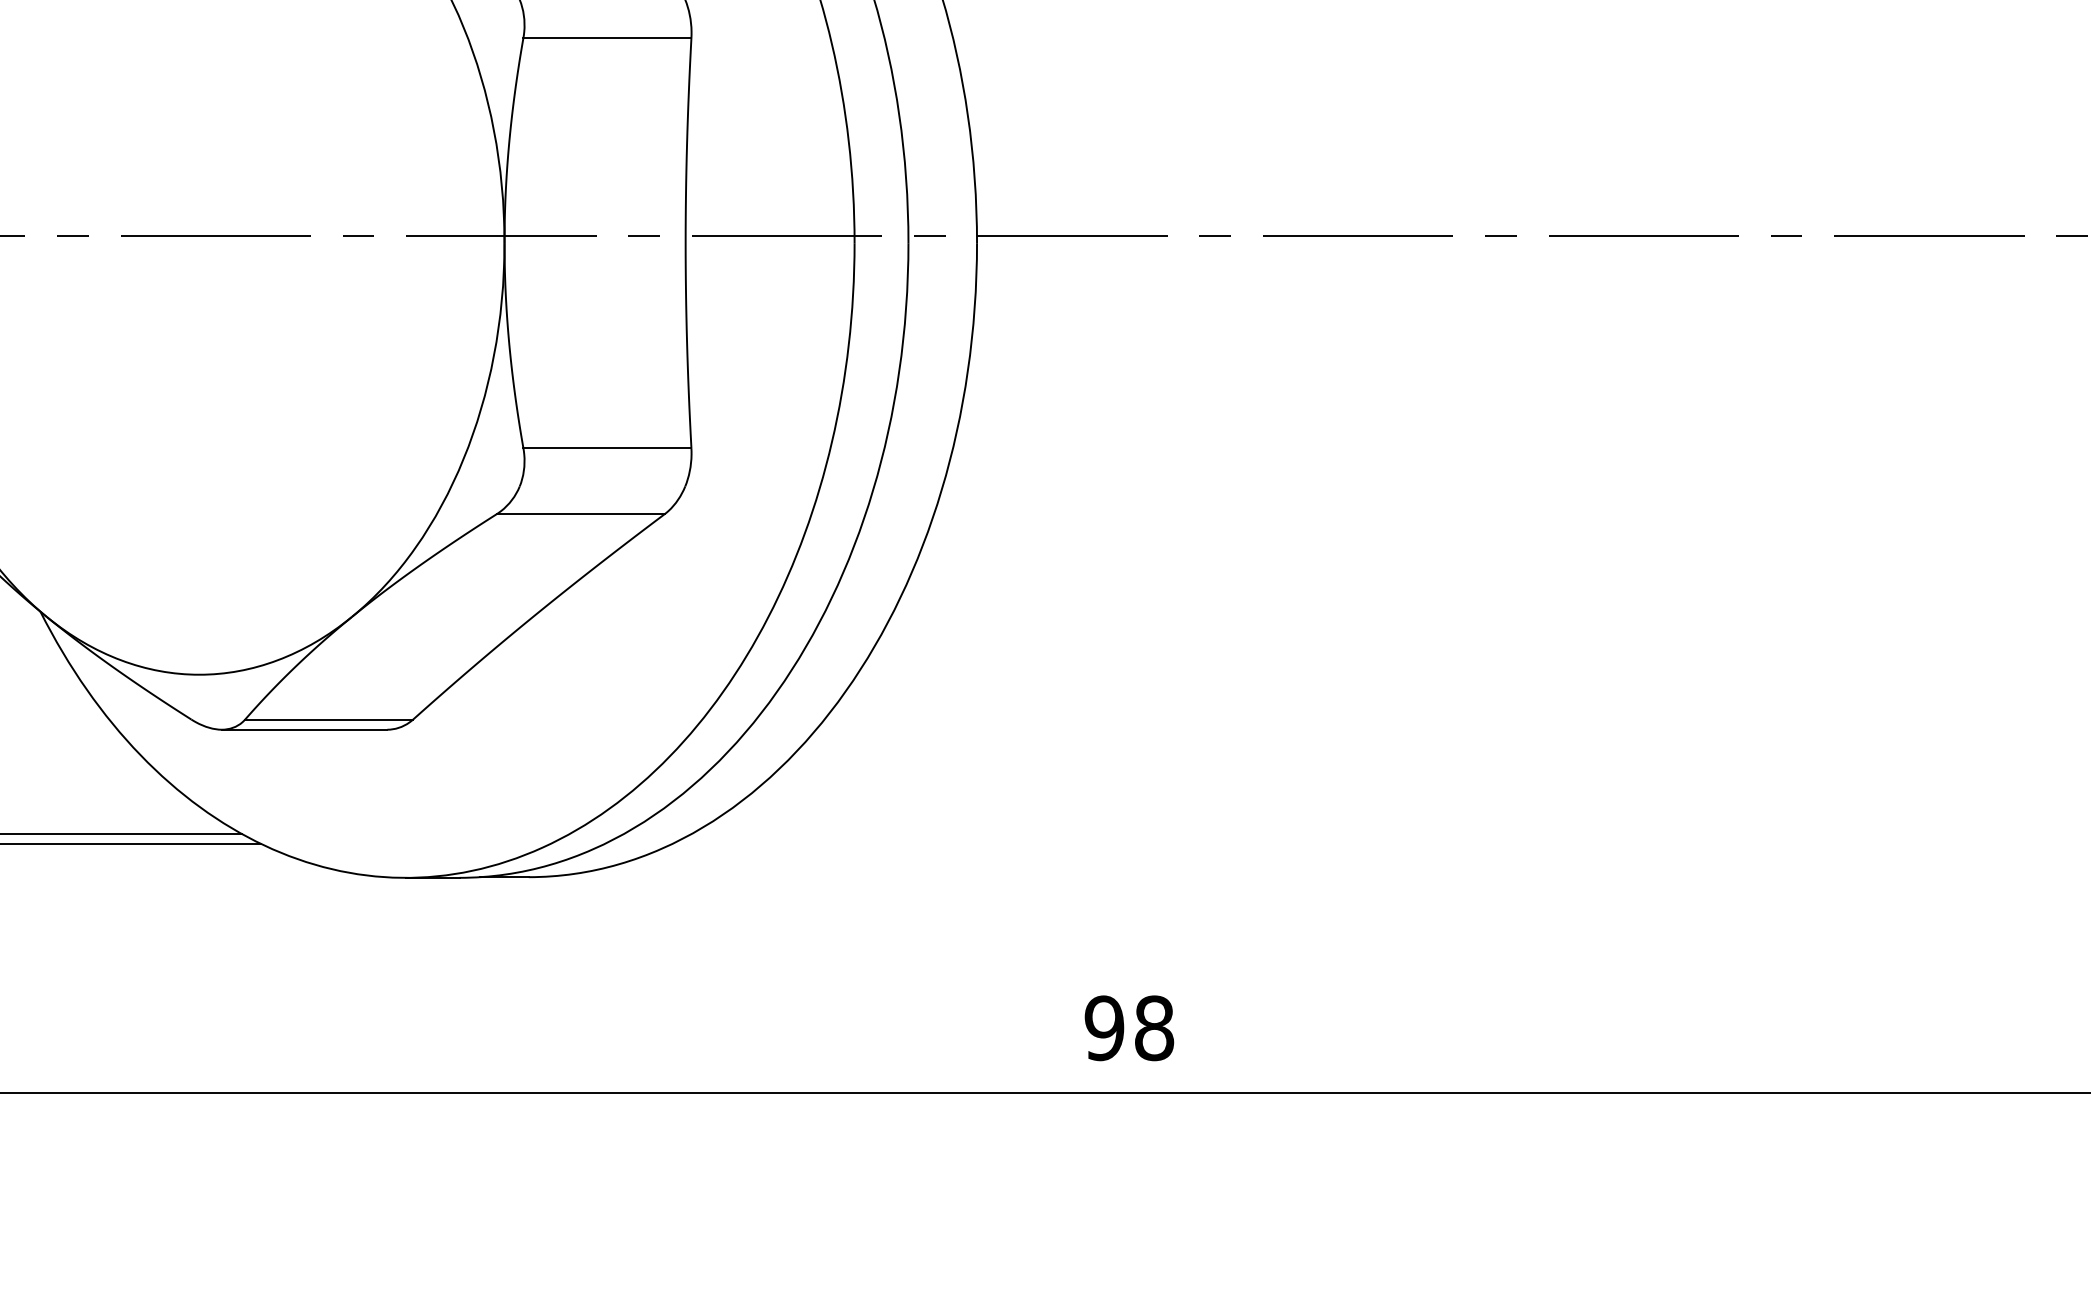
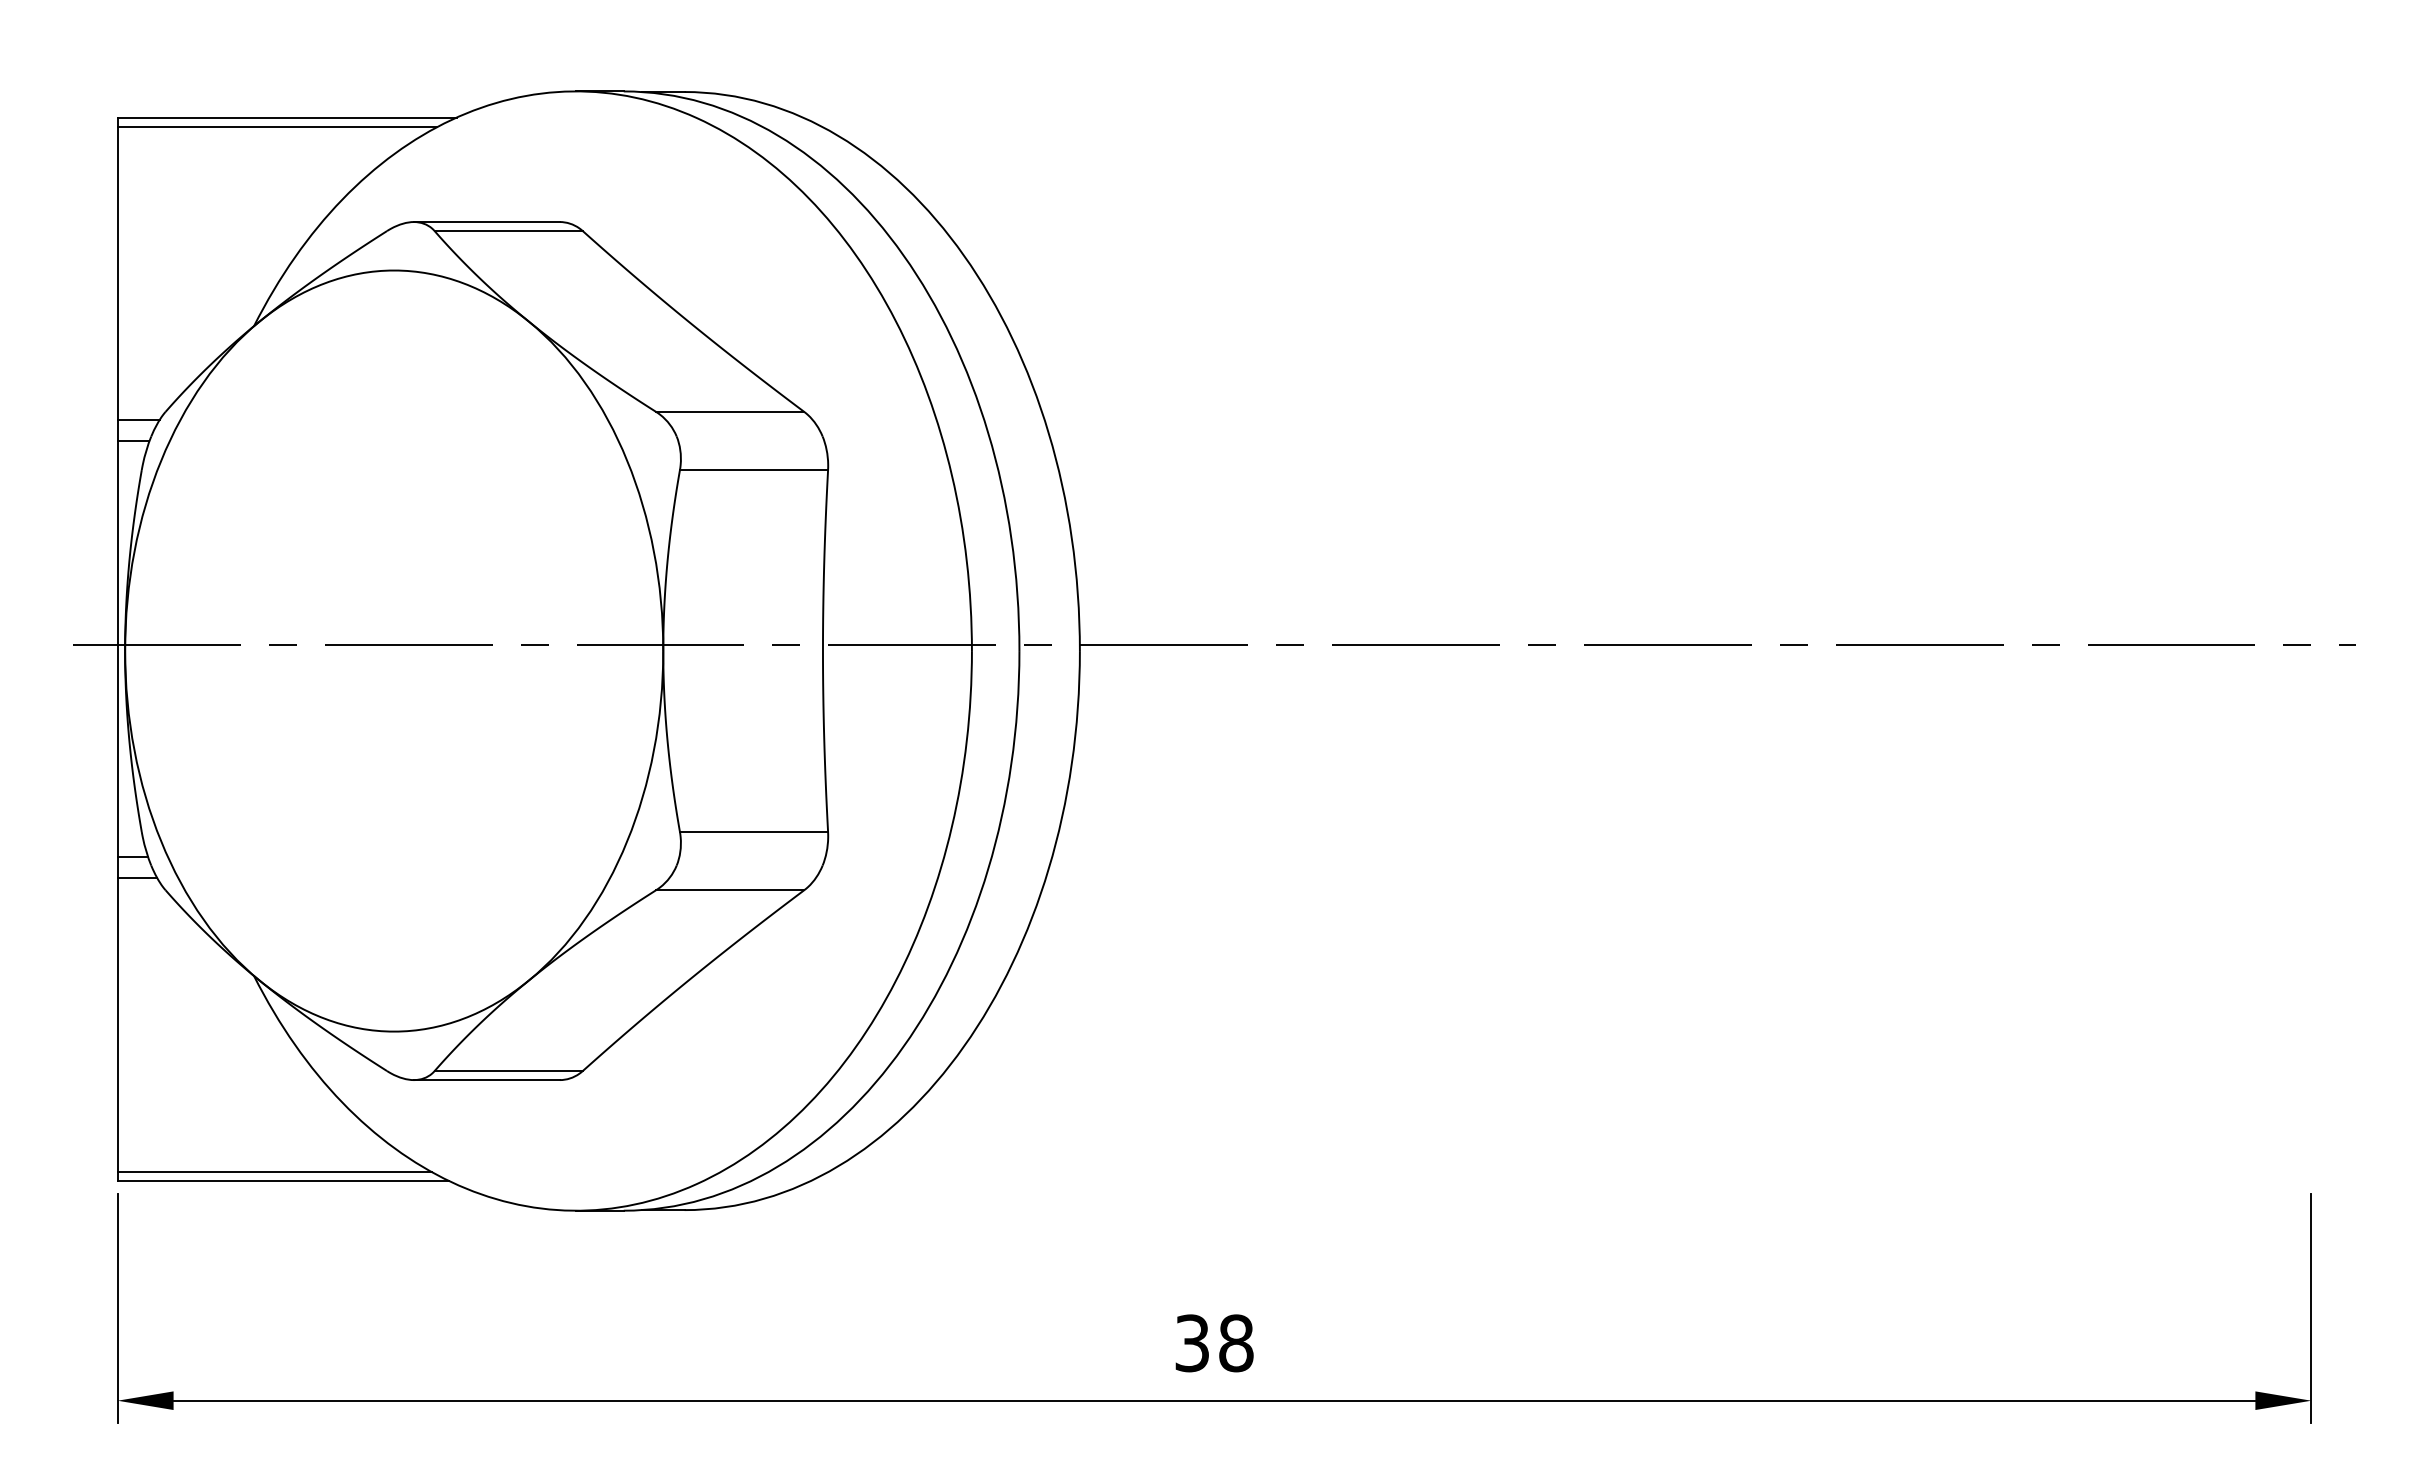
text: (1104, 1028) -> (1192, 1343), 98 -> 38

